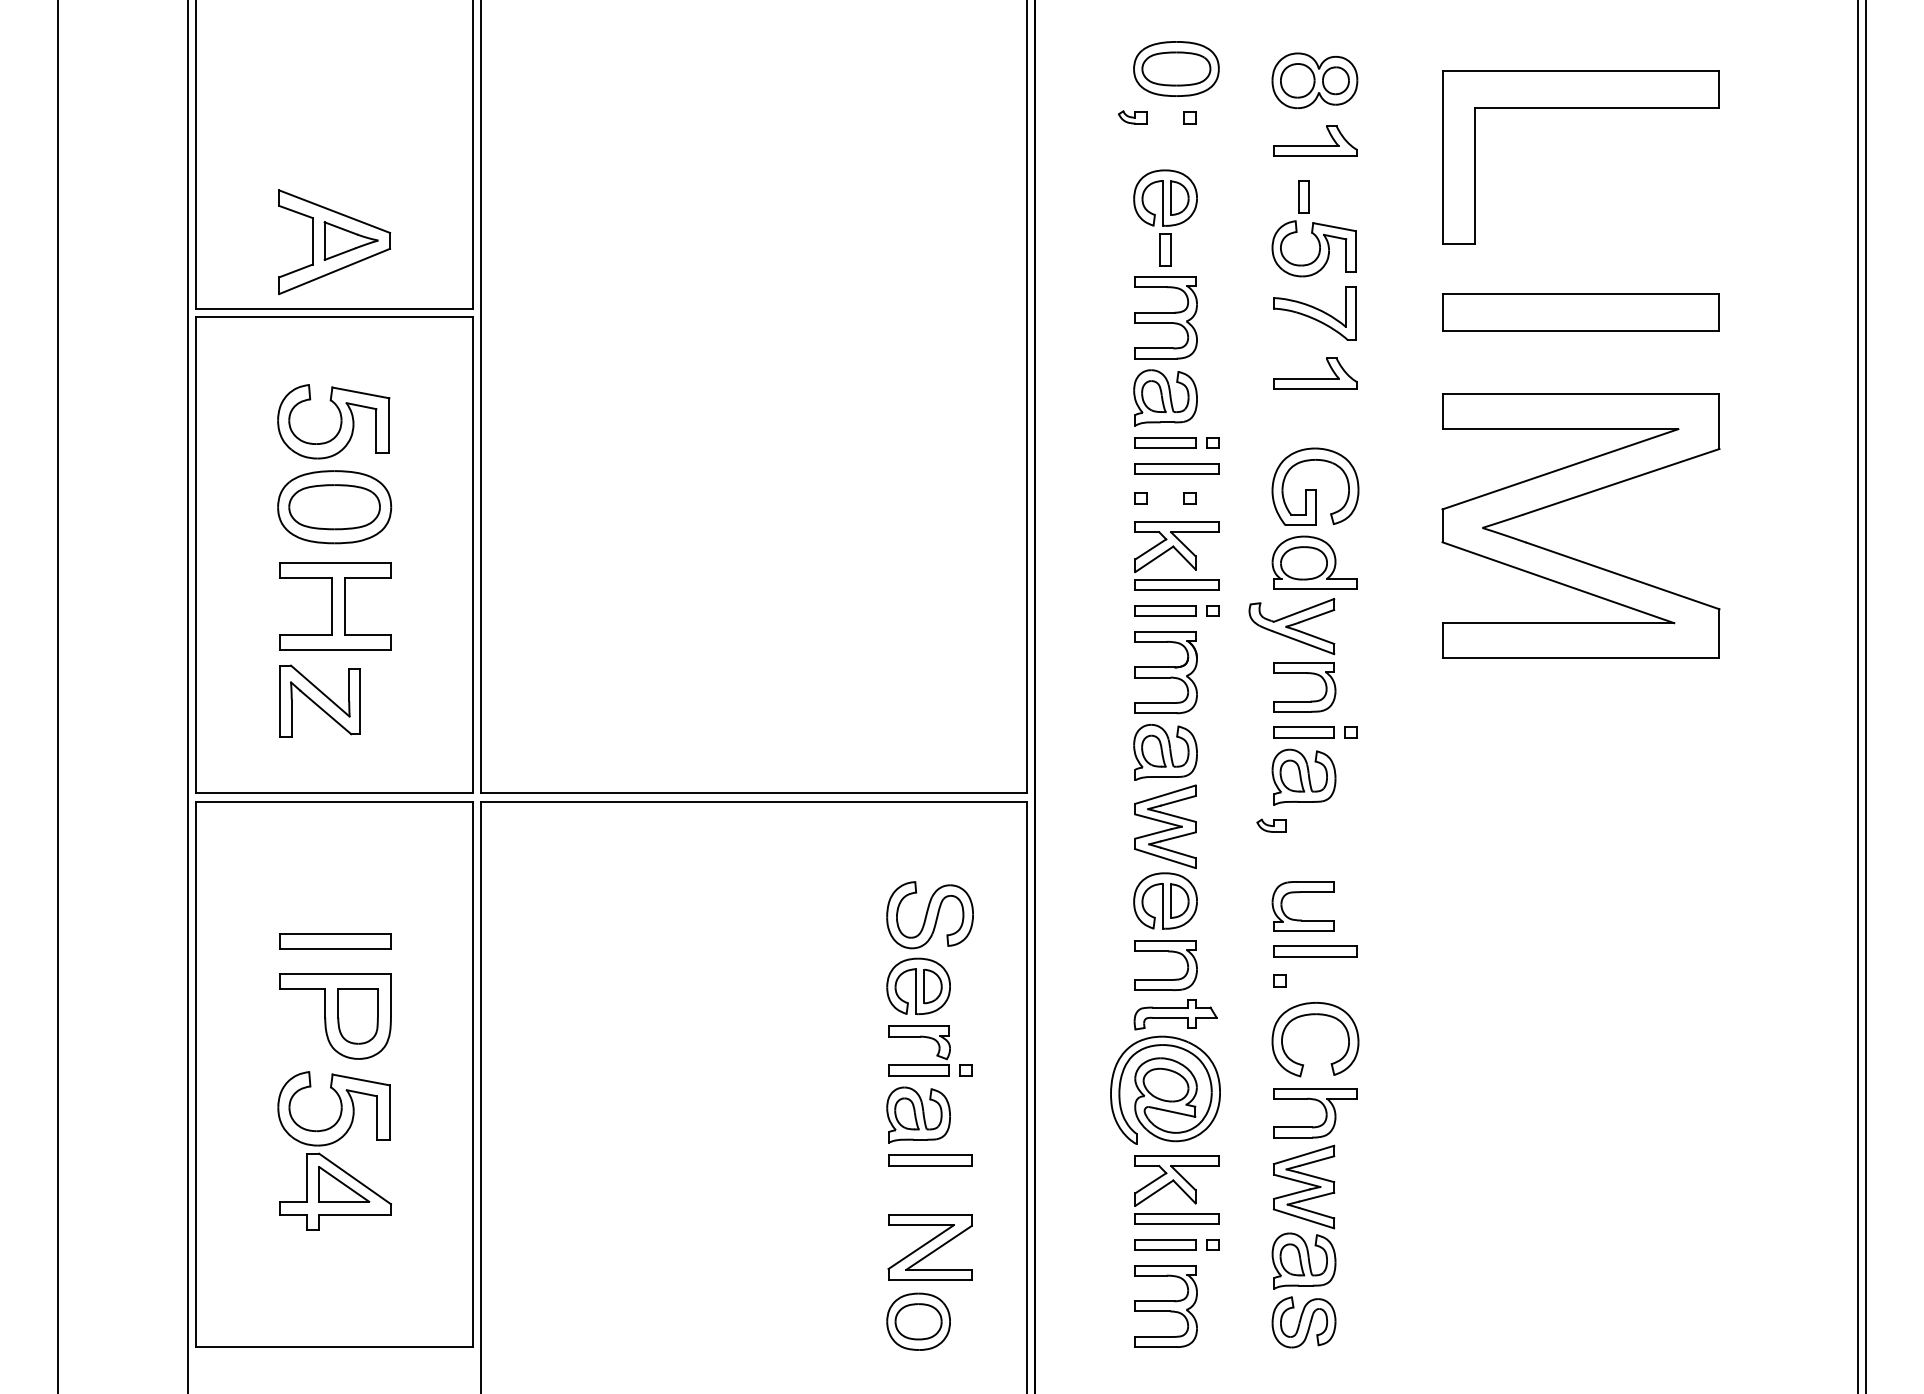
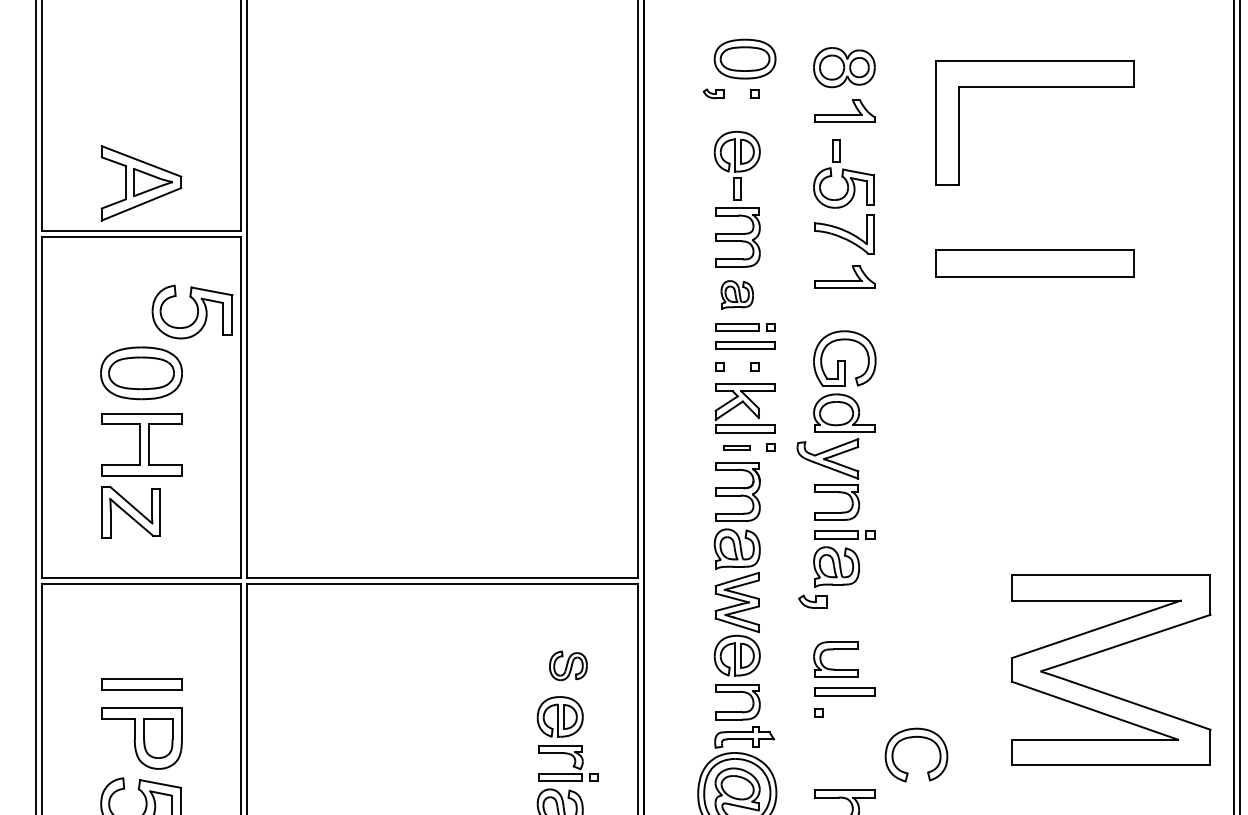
part: (1580, 312) -> (1034, 263), moved
part: (1165, 397) -> (737, 294), size x0.7
part: (340, 421) -> (197, 311), moved
part: (1572, 499) -> (1105, 651), moved
part: (1165, 610) -> (737, 447), size x0.6
part: (1271, 825) -> (813, 601), size x1.4
part: (929, 915) -> (568, 666), size x0.6
part: (1315, 1015) -> (916, 737), moved

